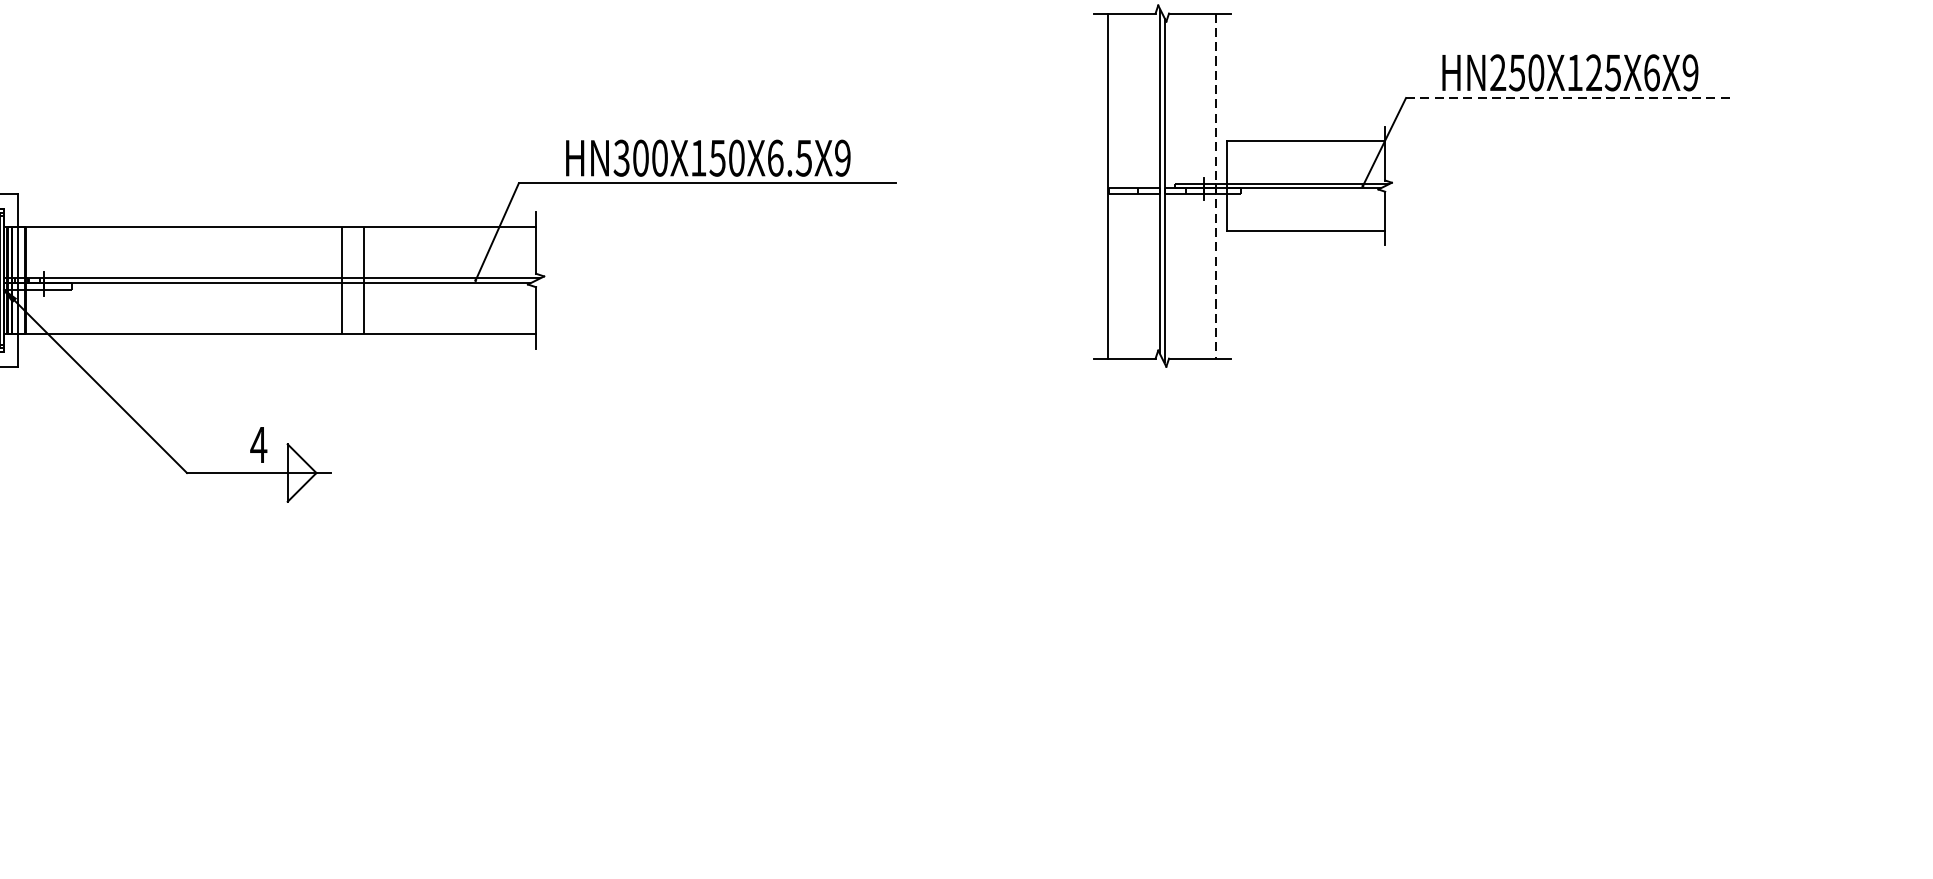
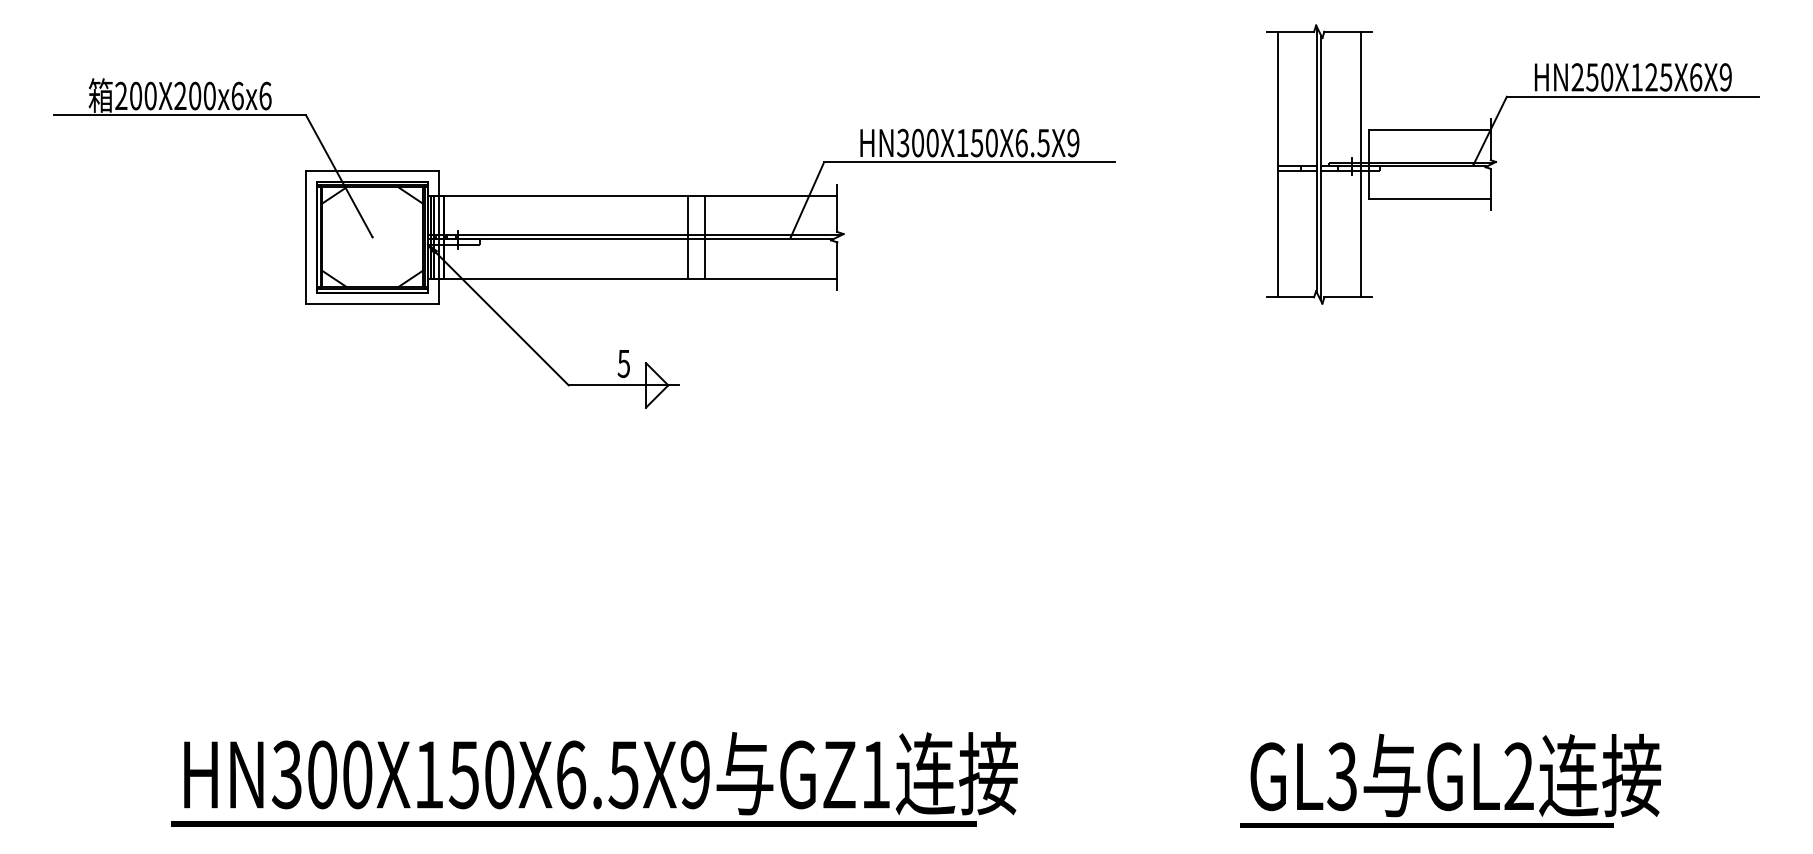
line: (1569, 97) -> (1632, 96), dashed -> solid
line: (1215, 186) -> (1360, 164), dashed -> solid
text: (258, 445) -> (623, 364), 4 -> 5

